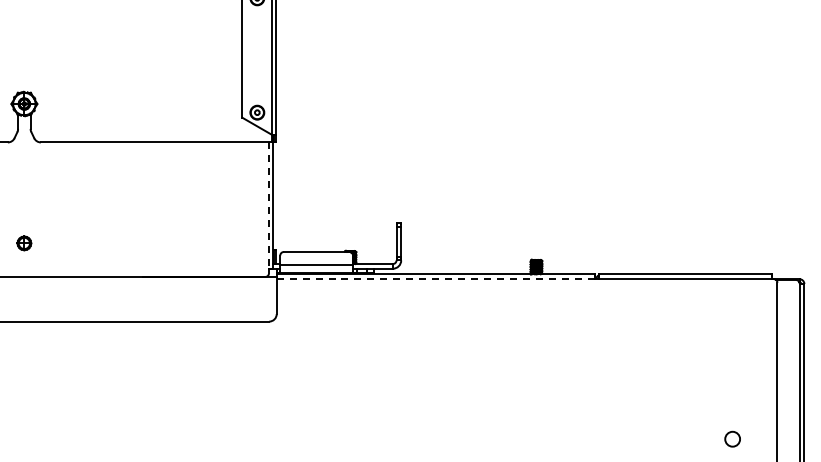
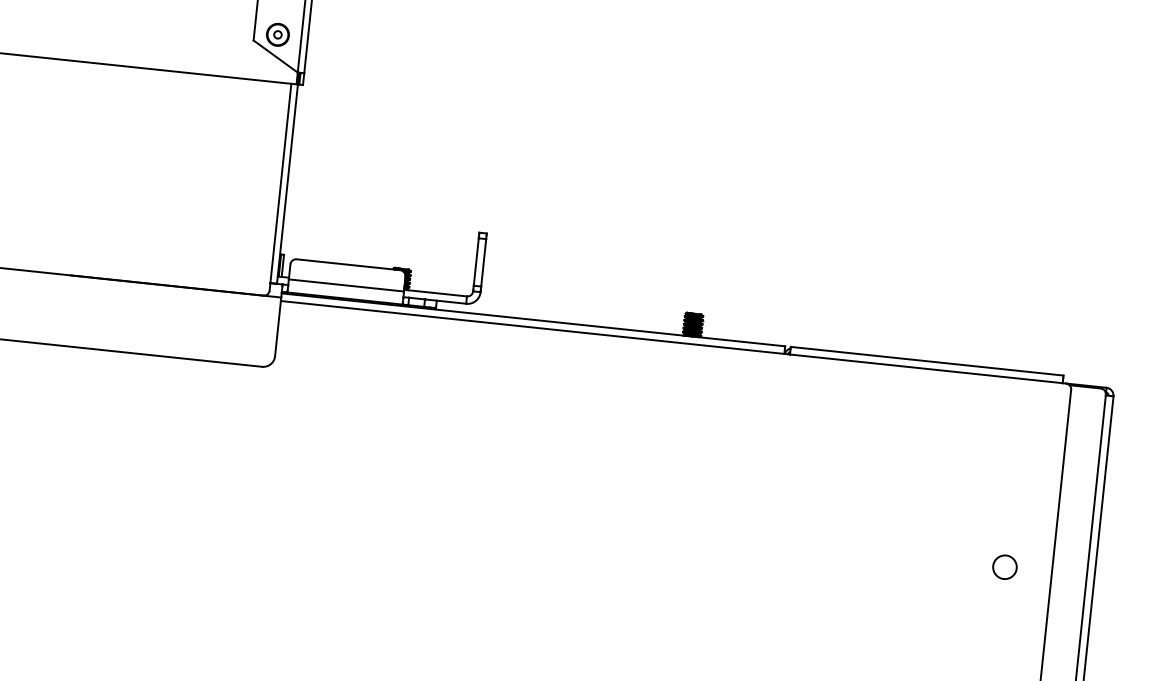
line: (268, 206) -> (279, 184), dashed -> solid
line: (436, 279) -> (533, 328), dashed -> solid
circle: (732, 438) -> (1004, 566), moved

